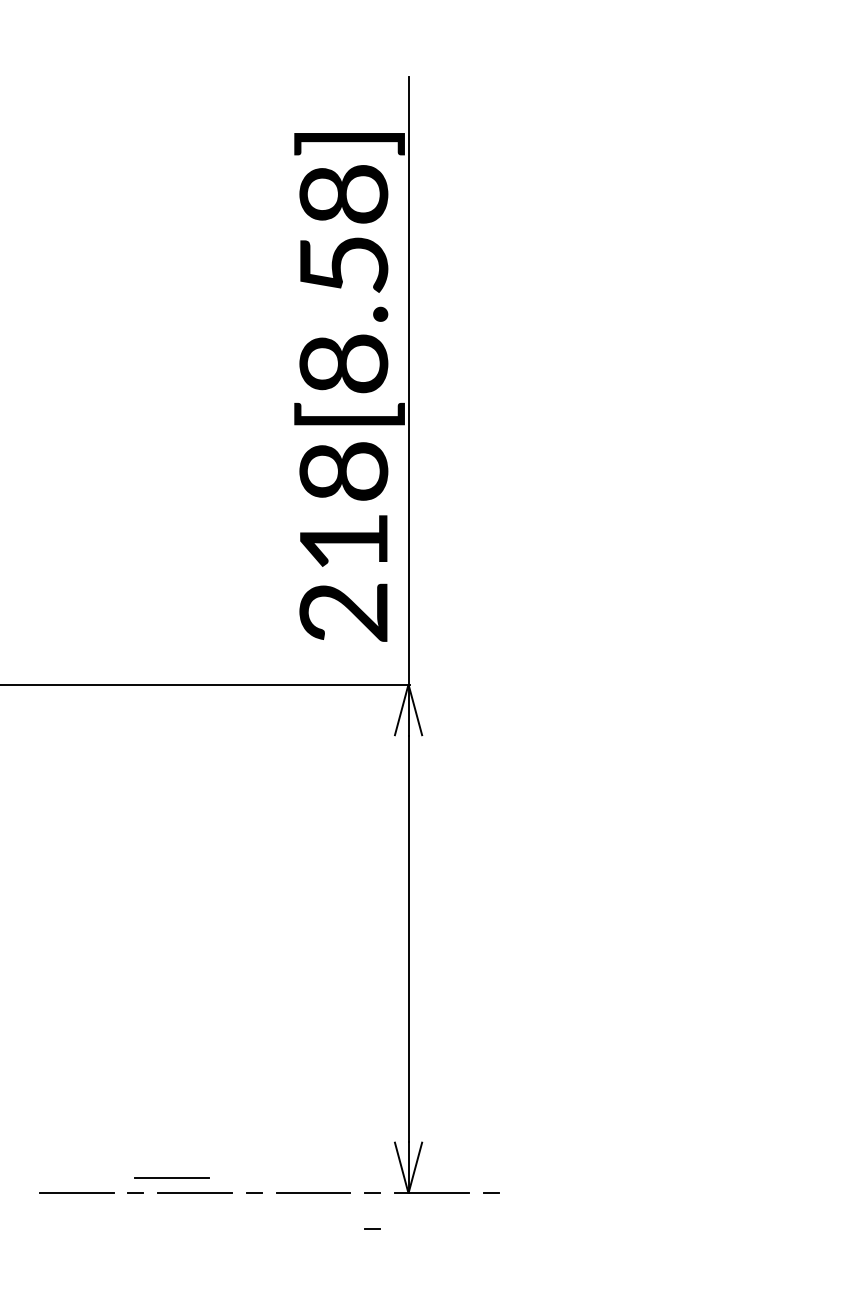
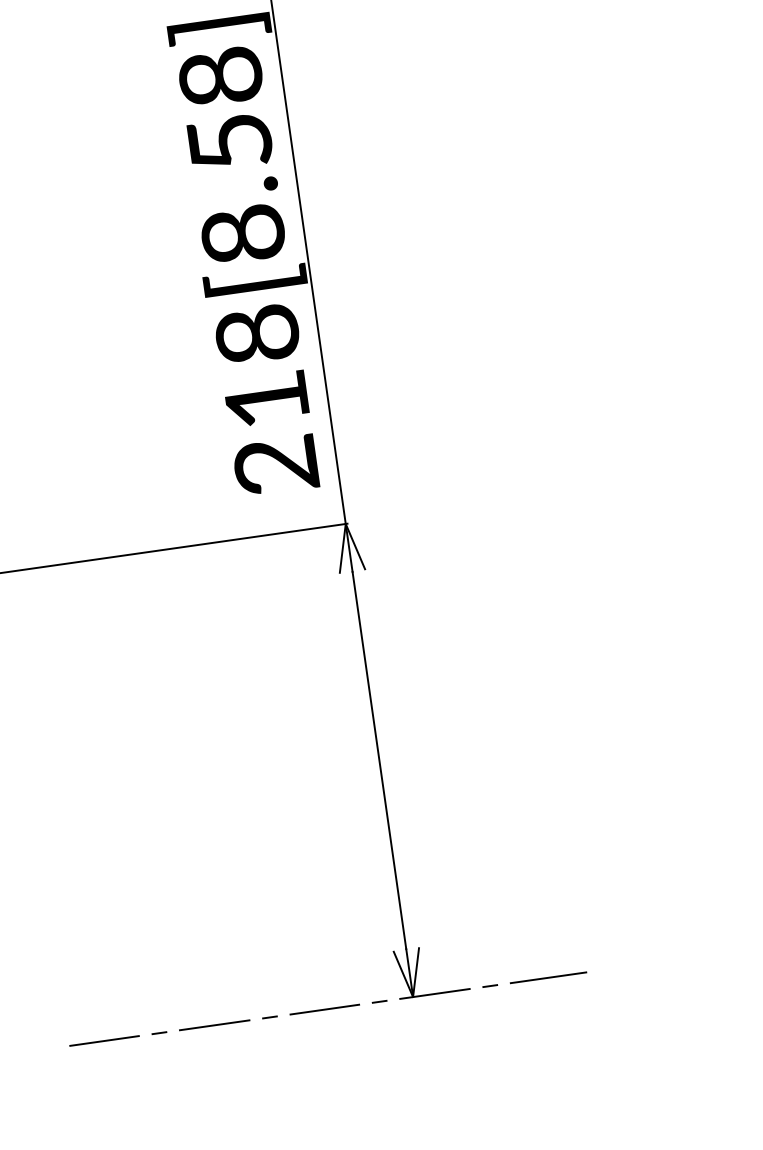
line: (171, 1177) -> (190, 1013), removed
line: (553, 1193) -> (547, 978), added
line: (372, 1228) -> (384, 1034), removed

